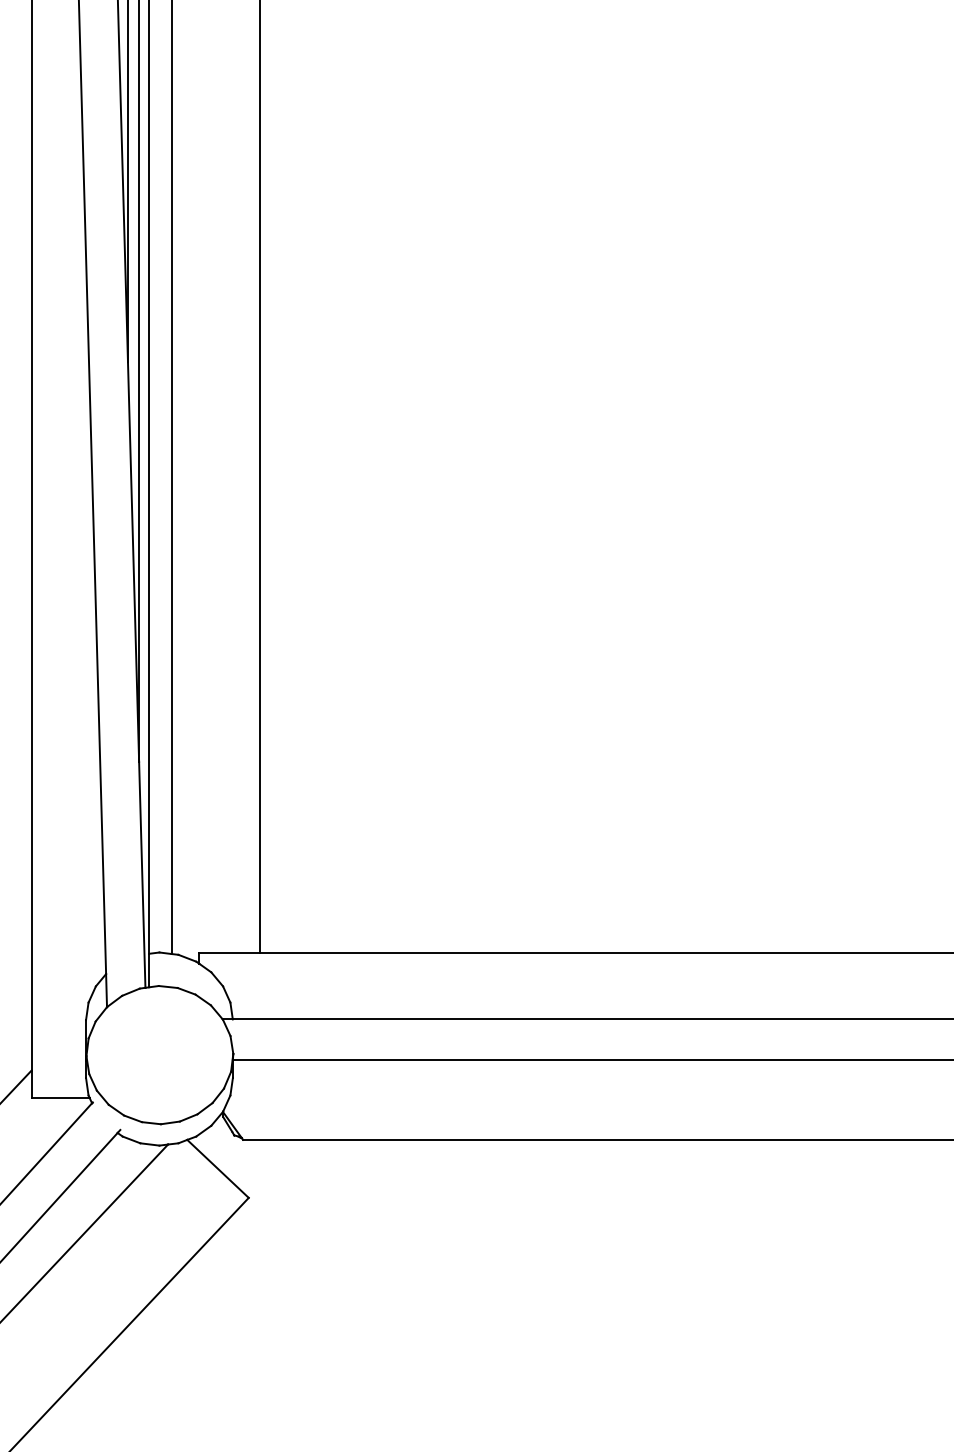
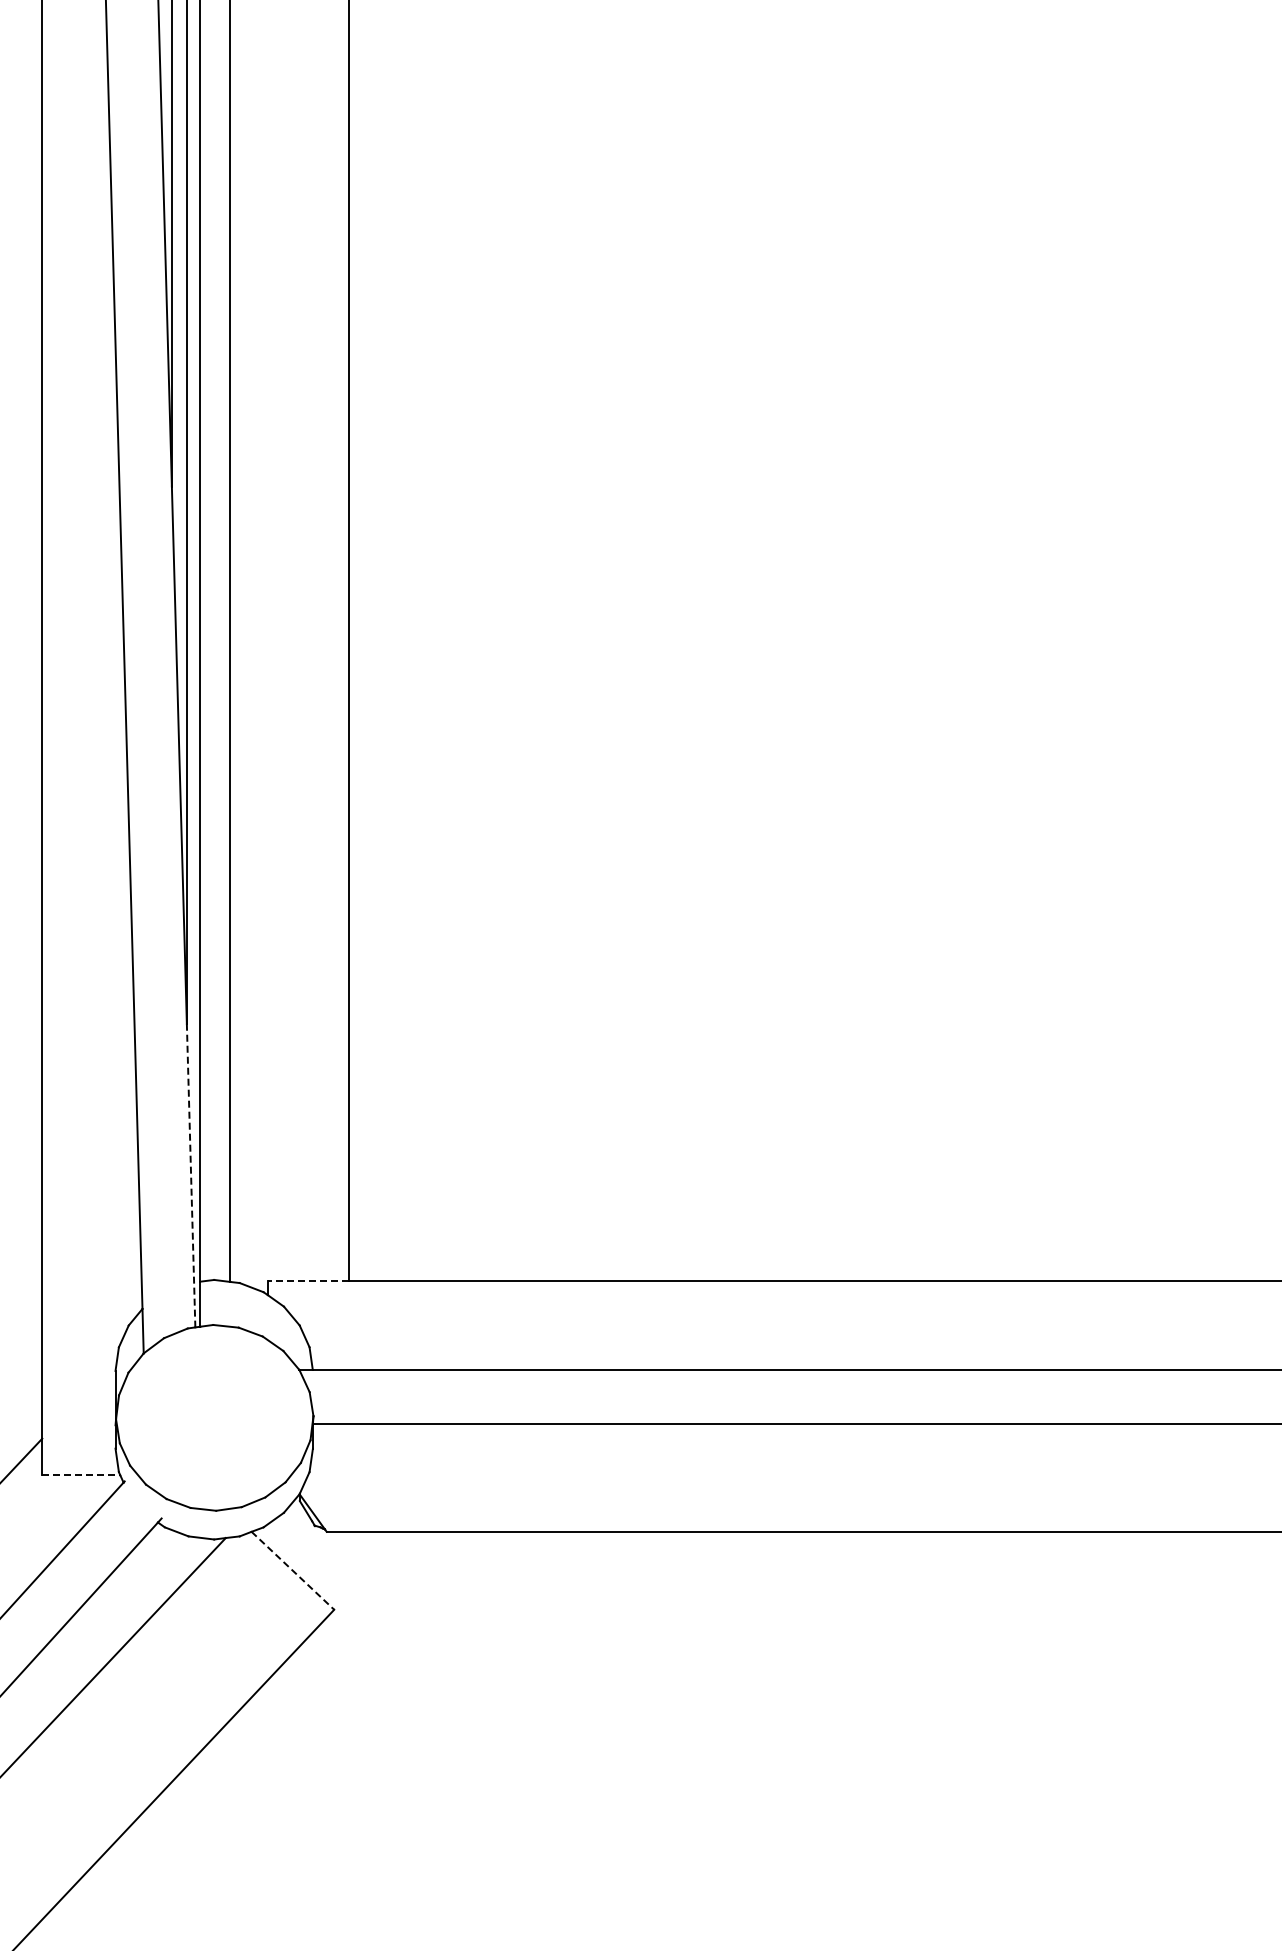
line: (142, 874) -> (191, 1175), solid -> dashed
line: (229, 952) -> (308, 1280), solid -> dashed
line: (60, 1098) -> (81, 1475), solid -> dashed
line: (217, 1168) -> (292, 1570), solid -> dashed

